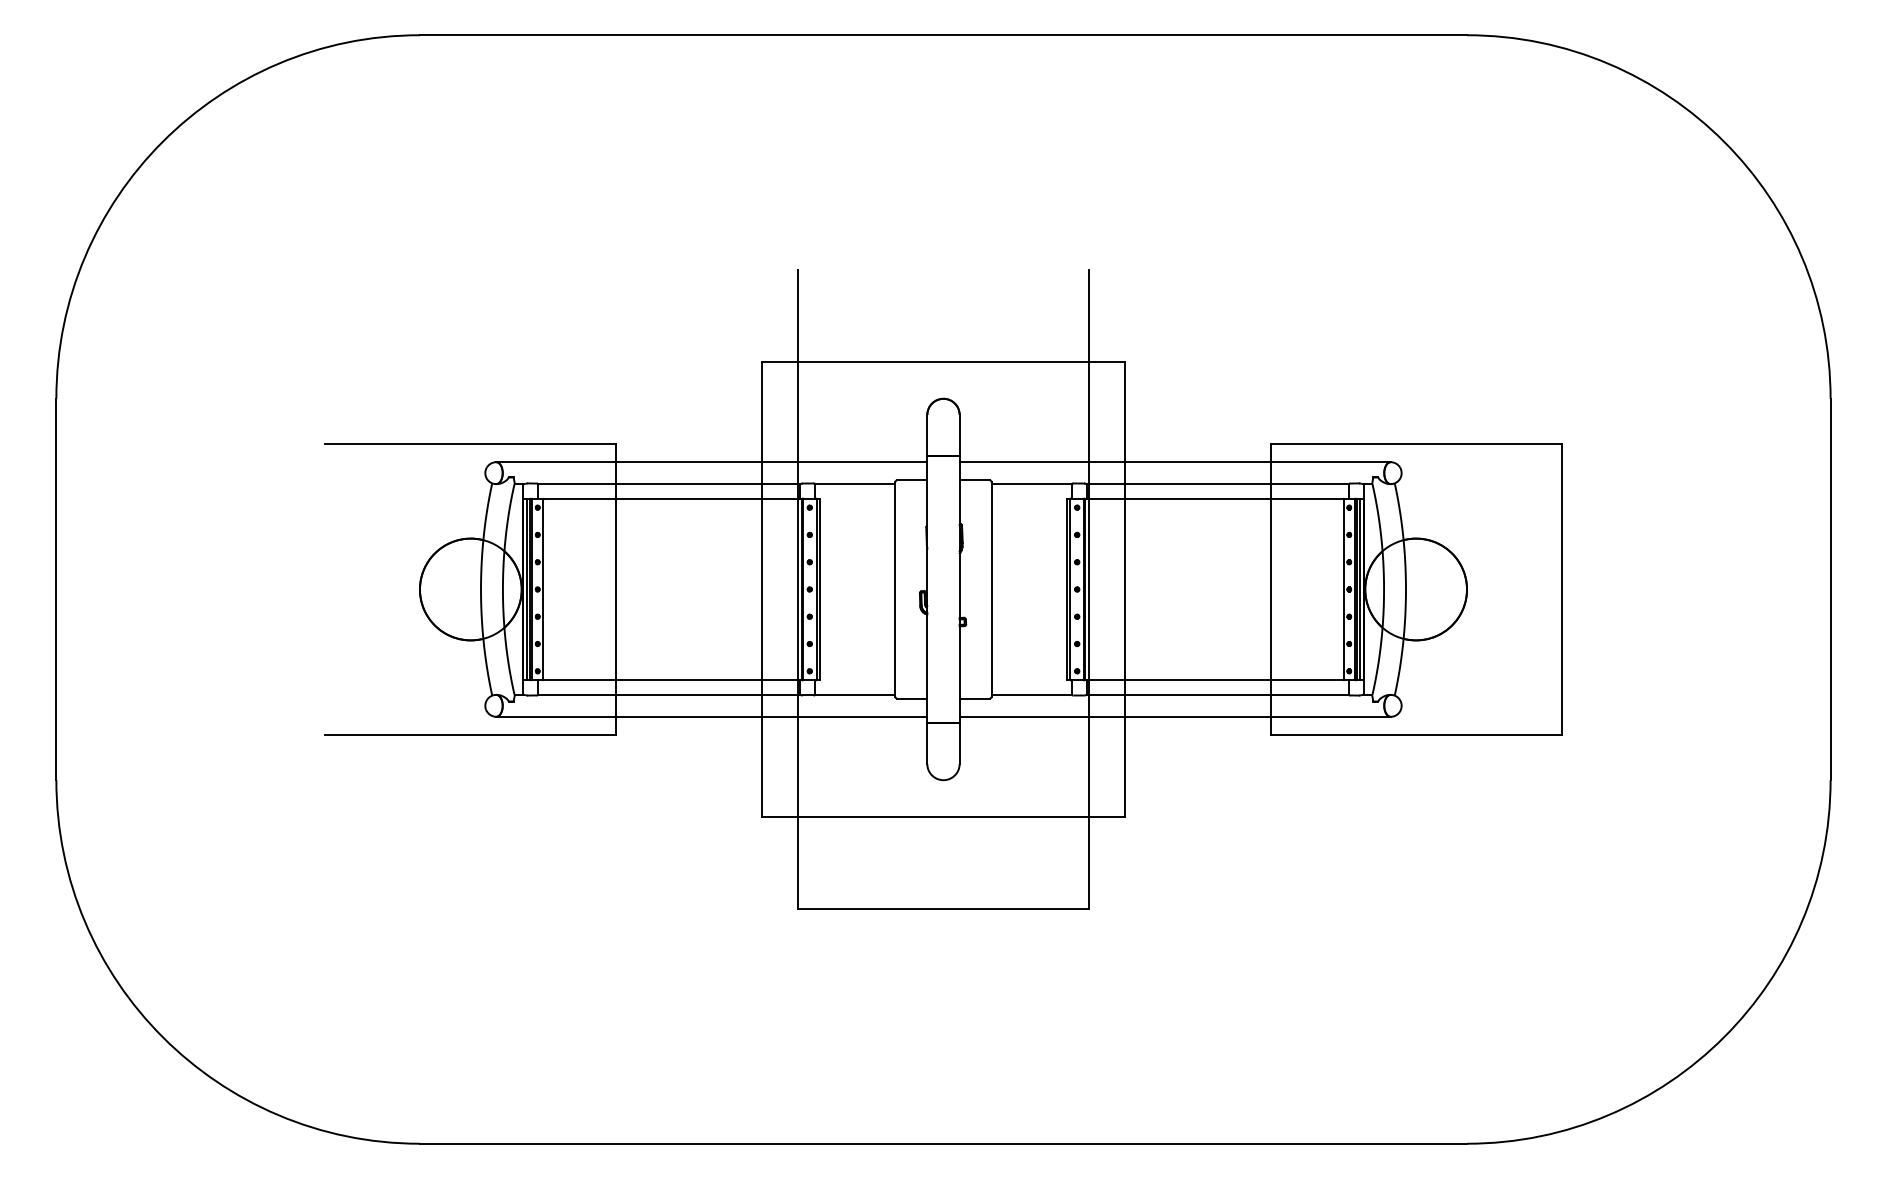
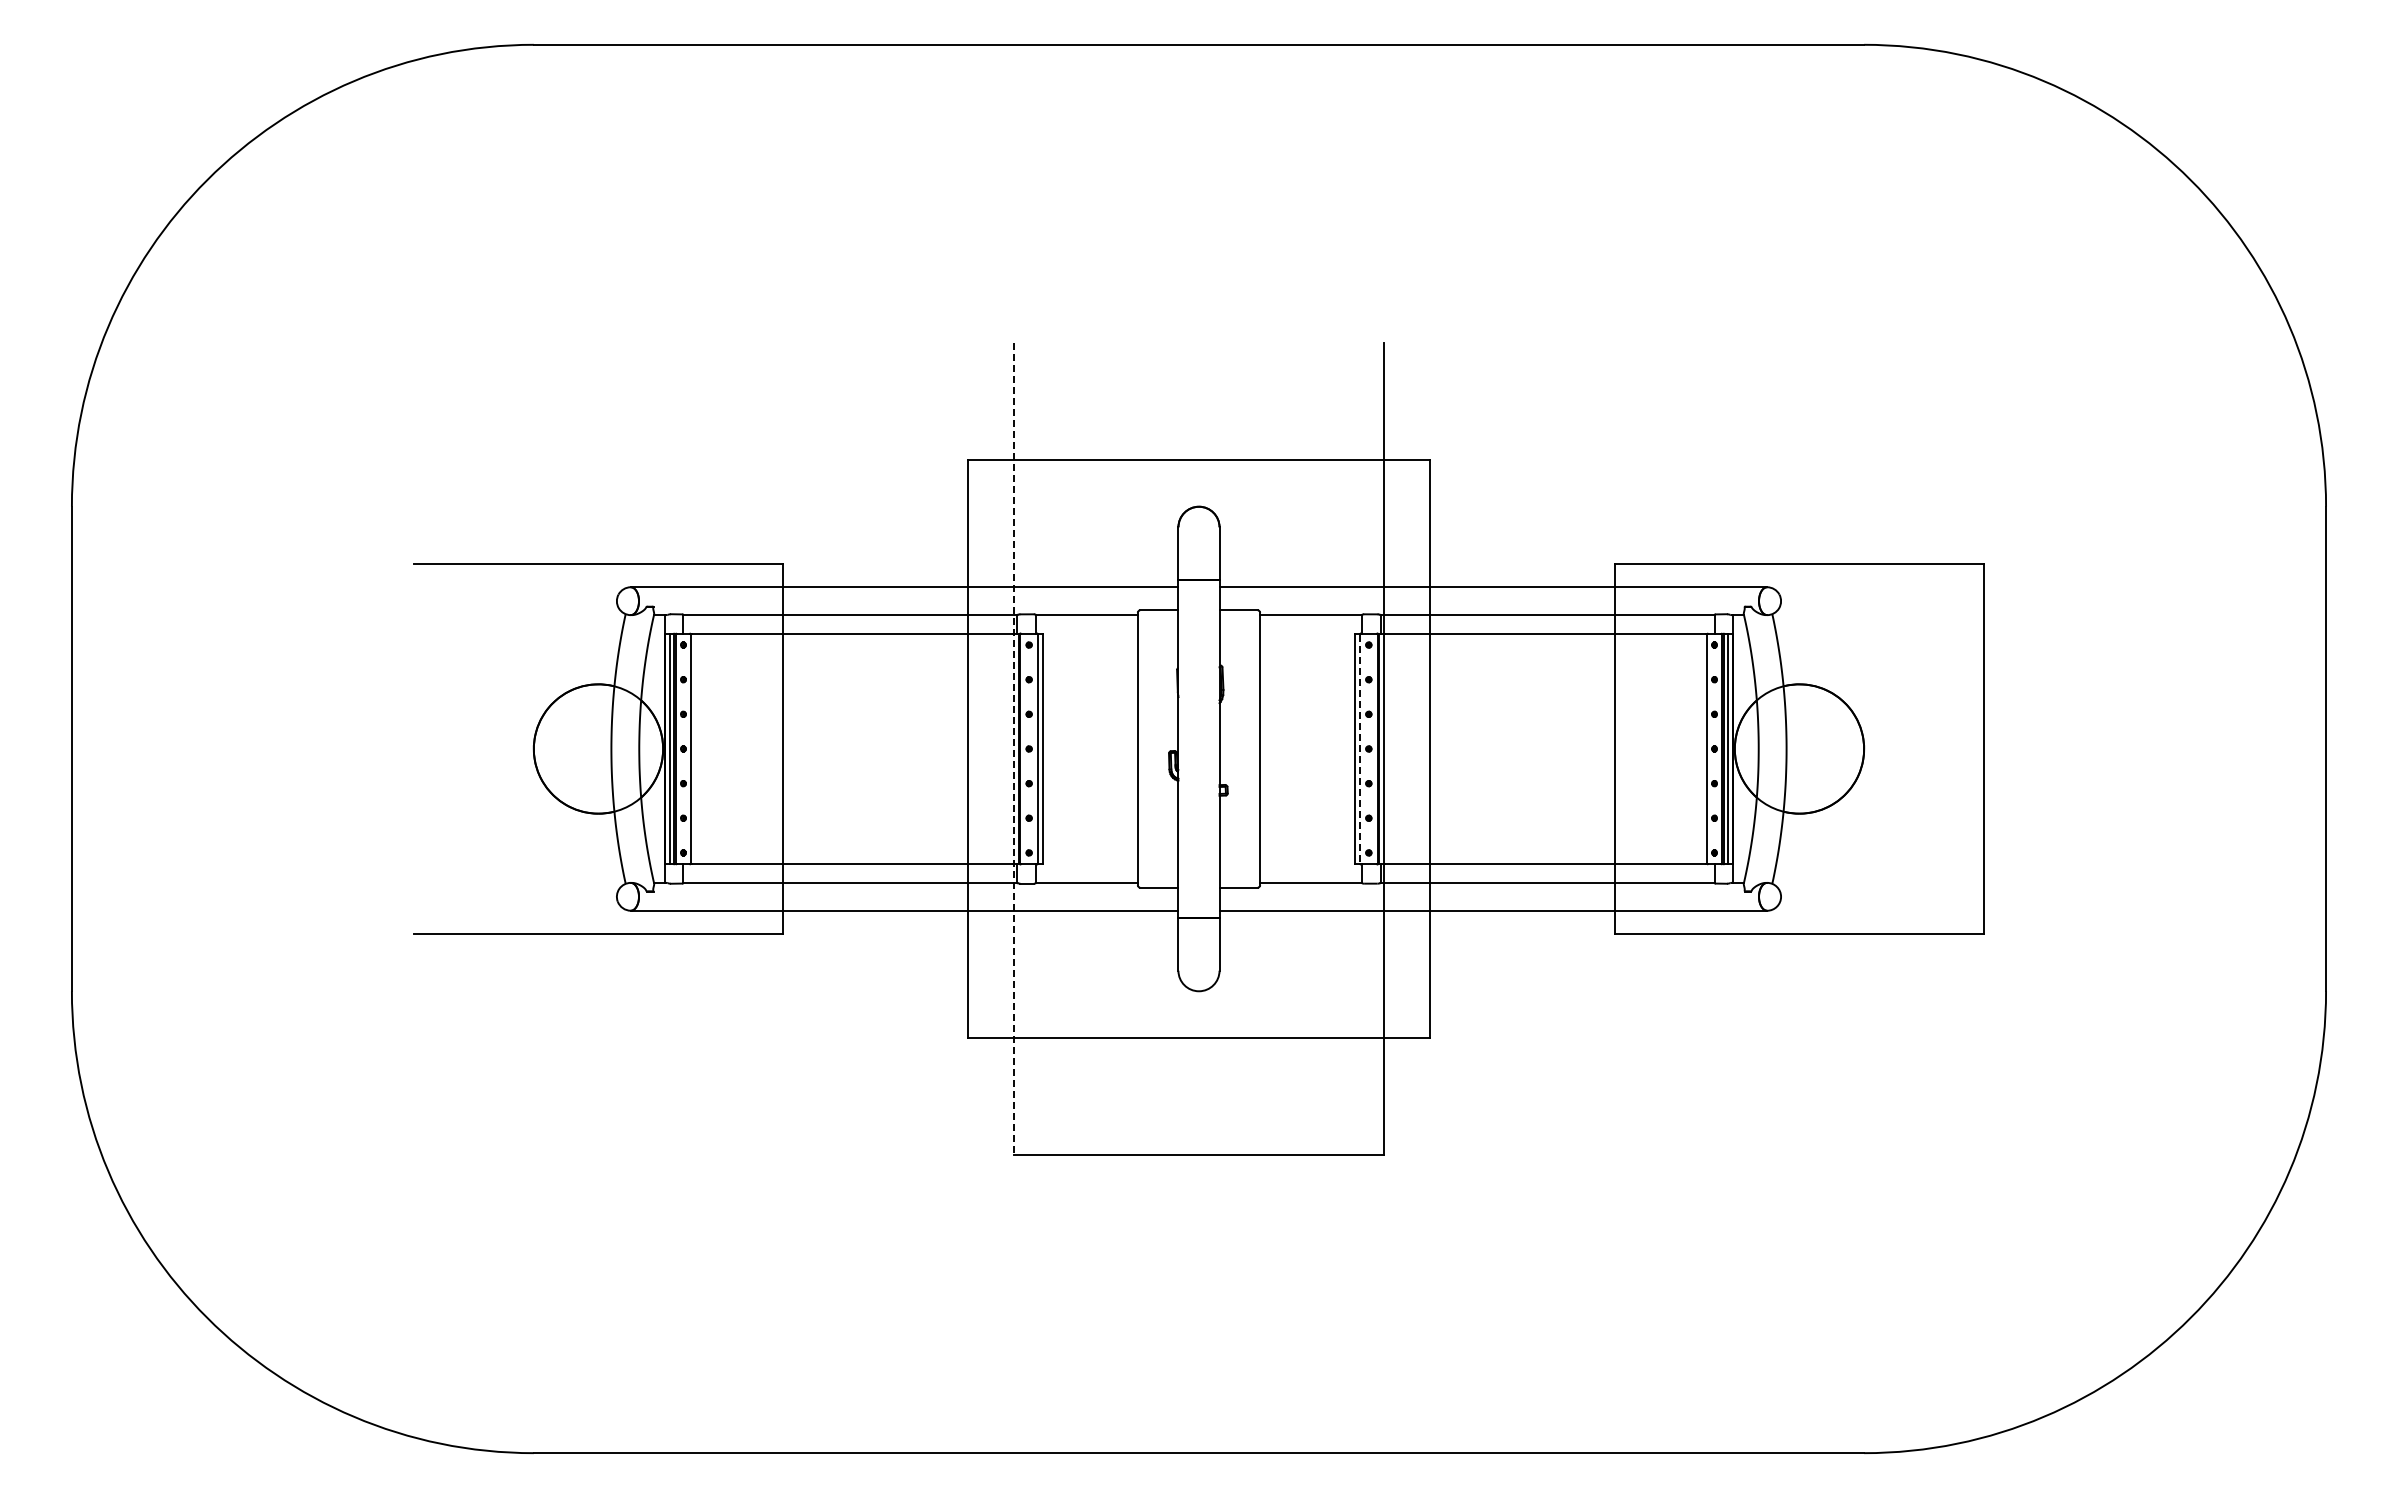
line: (798, 589) -> (1014, 749), solid -> dashed
line: (1069, 589) -> (1359, 749), solid -> dashed

